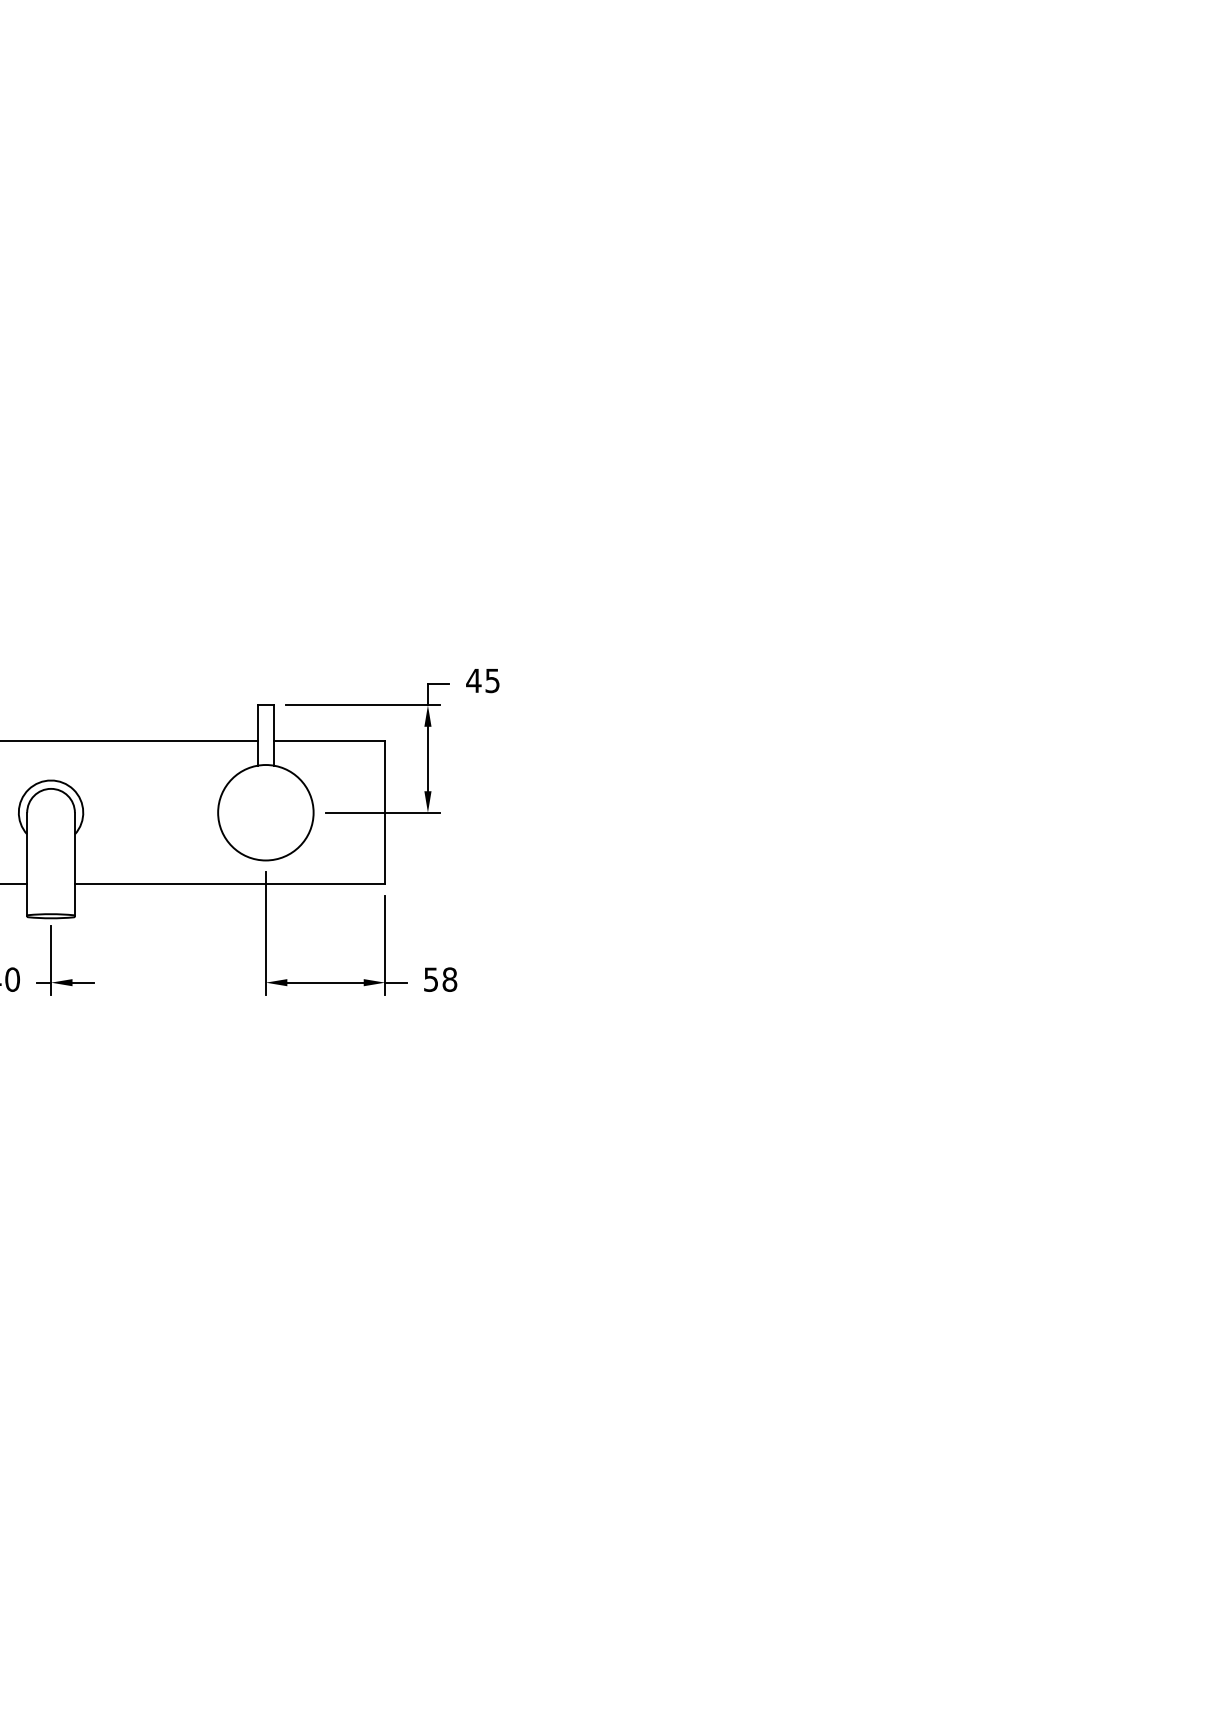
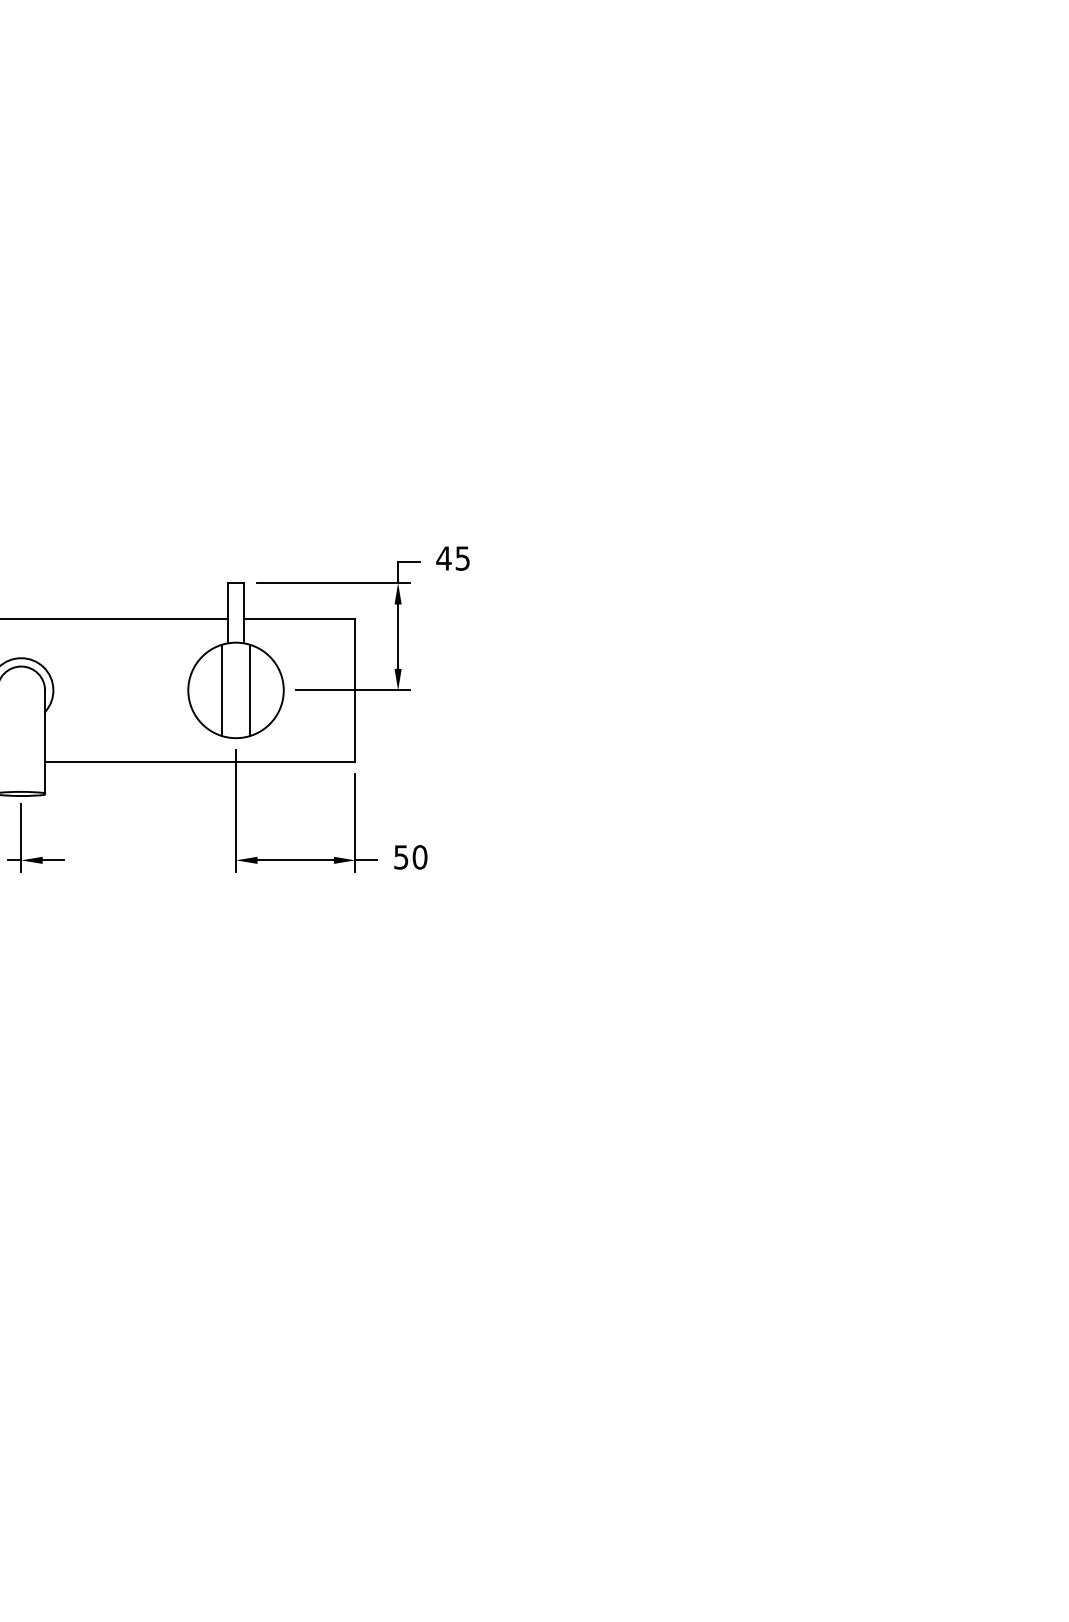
line: (251, 812) -> (221, 690), added
line: (280, 812) -> (250, 690), added
text: (449, 979) -> (419, 857), 58 -> 50

